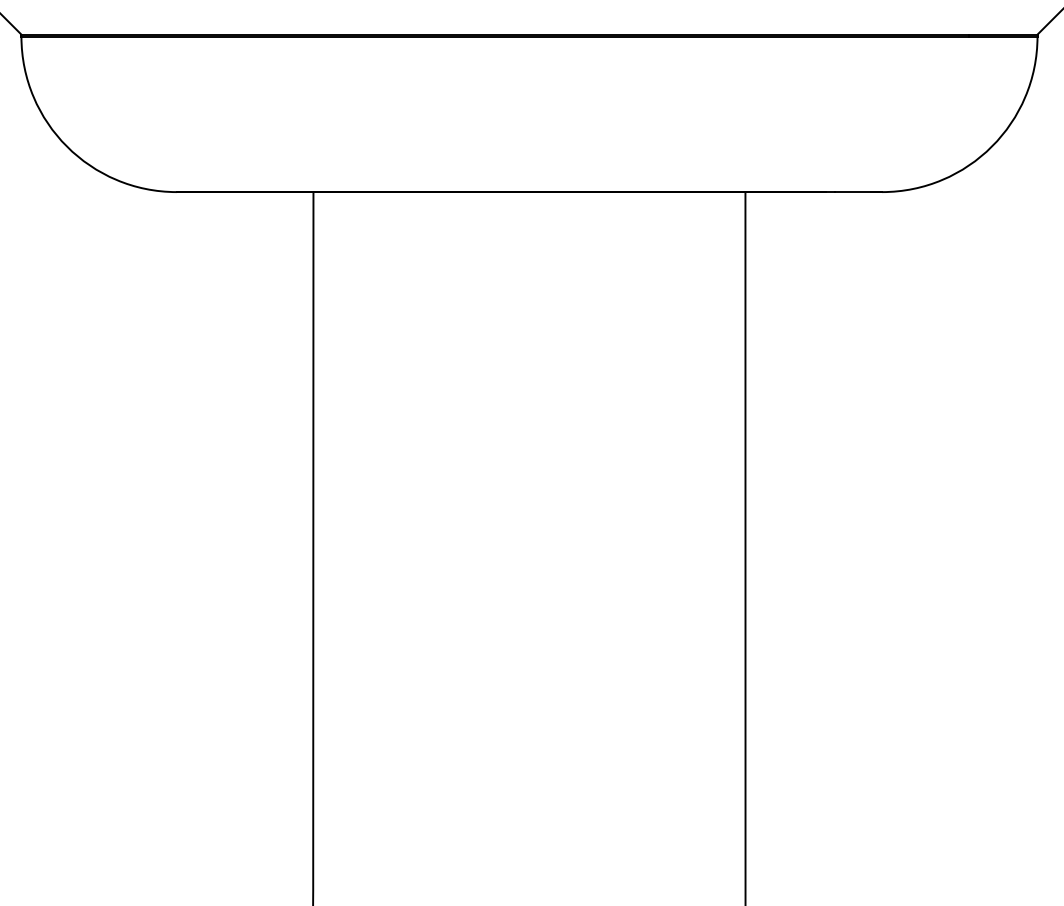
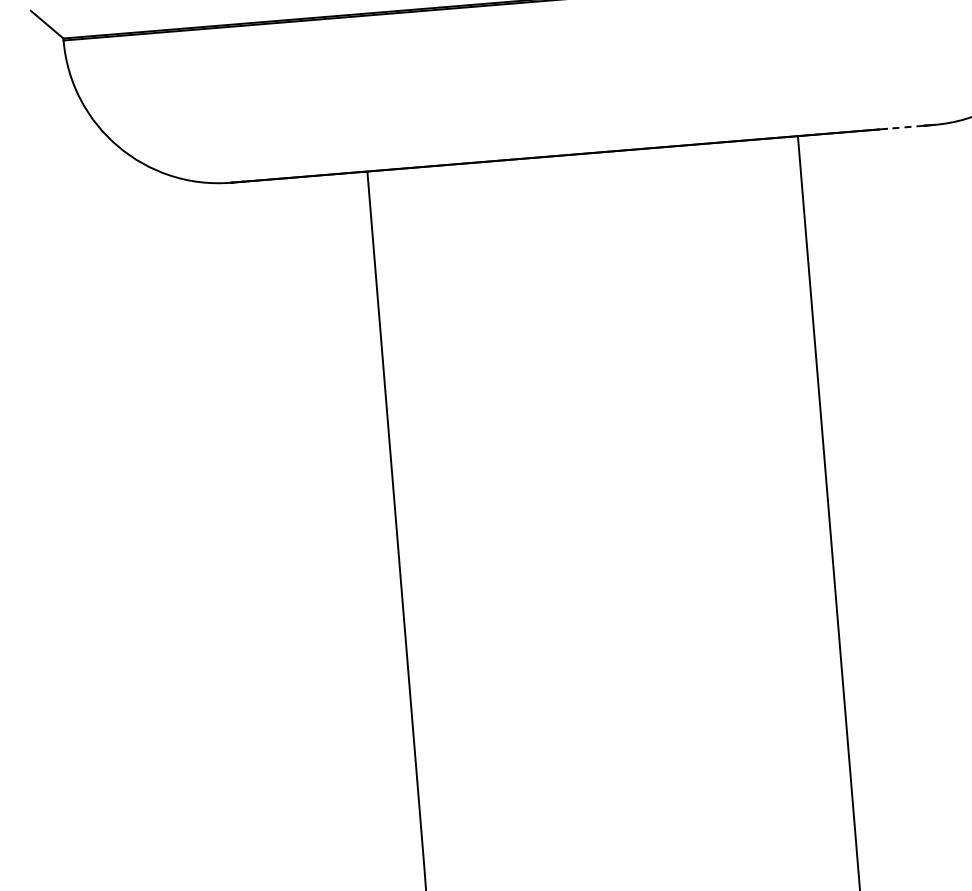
line: (852, 192) -> (904, 127), solid -> dashed

